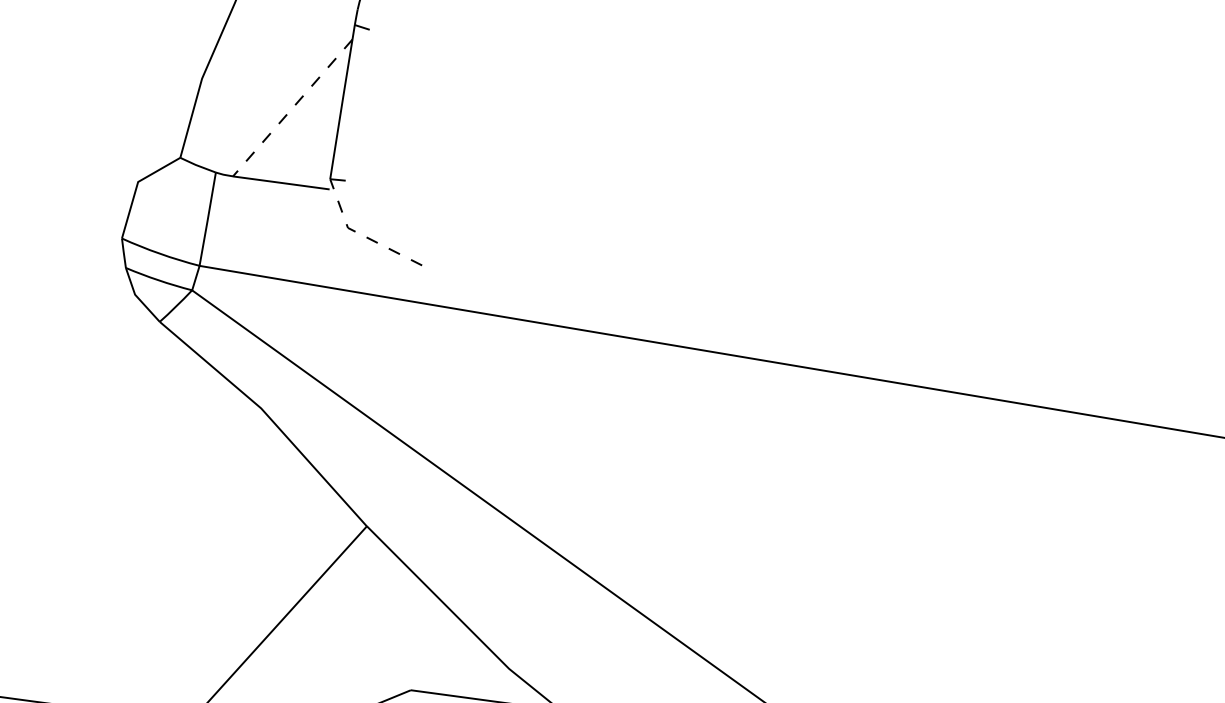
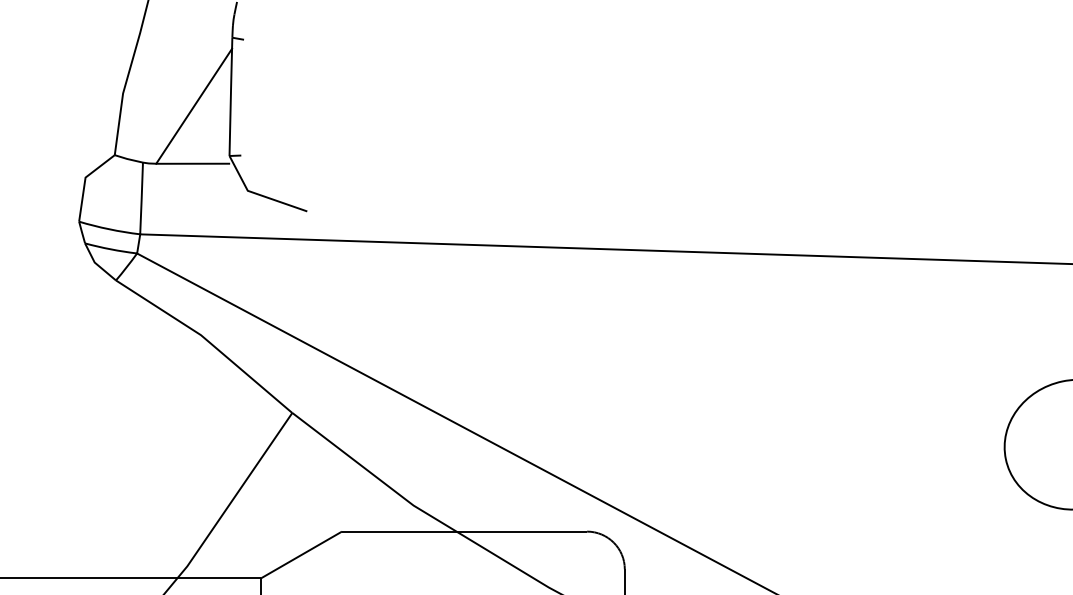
line: (293, 108) -> (194, 106), dashed -> solid
line: (361, 234) -> (258, 194), dashed -> solid

